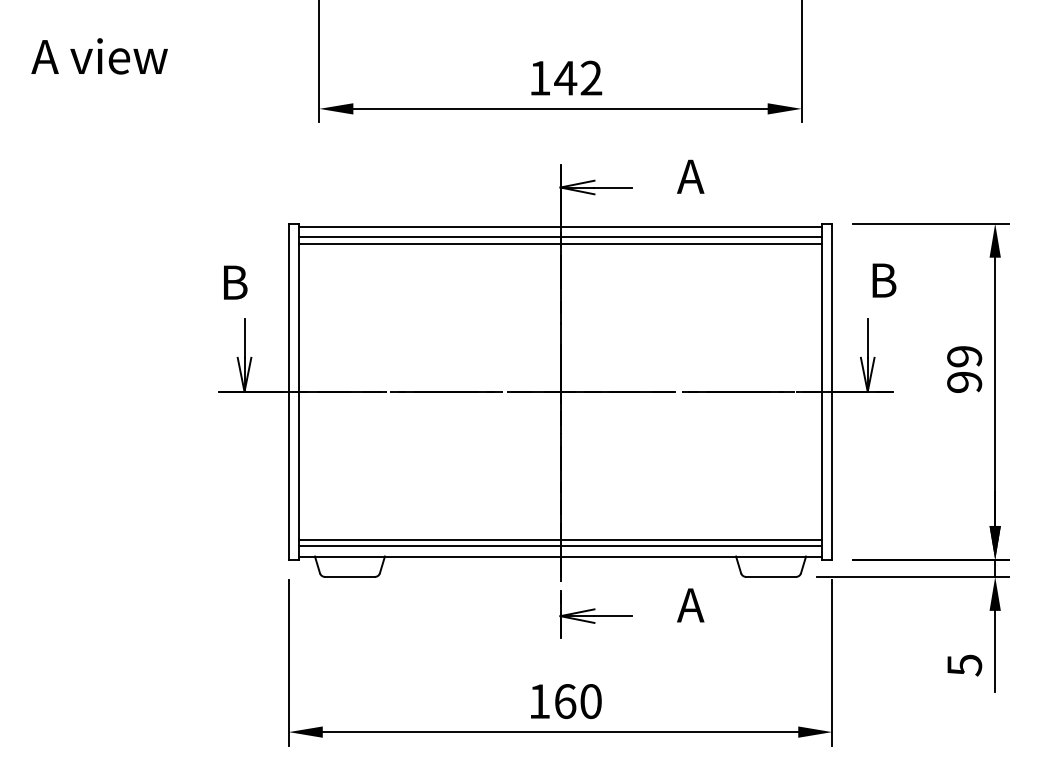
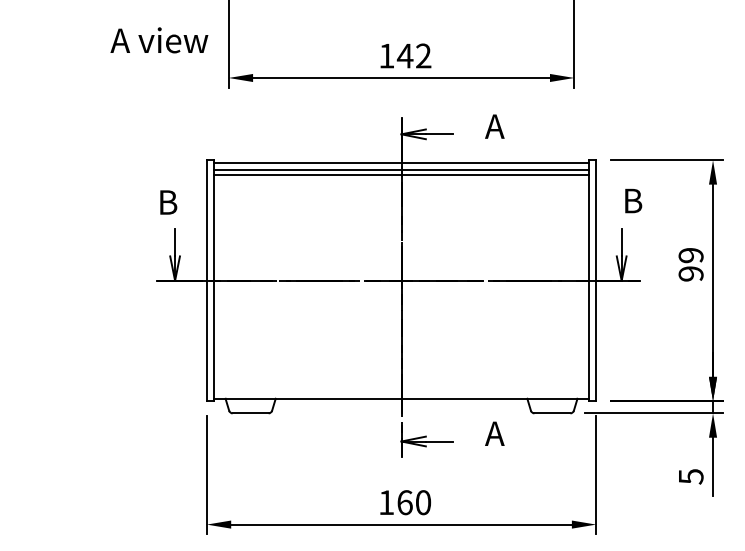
text: (99, 56) -> (159, 40), moved
line: (560, 539) -> (401, 386), removed
line: (560, 546) -> (401, 391), removed

